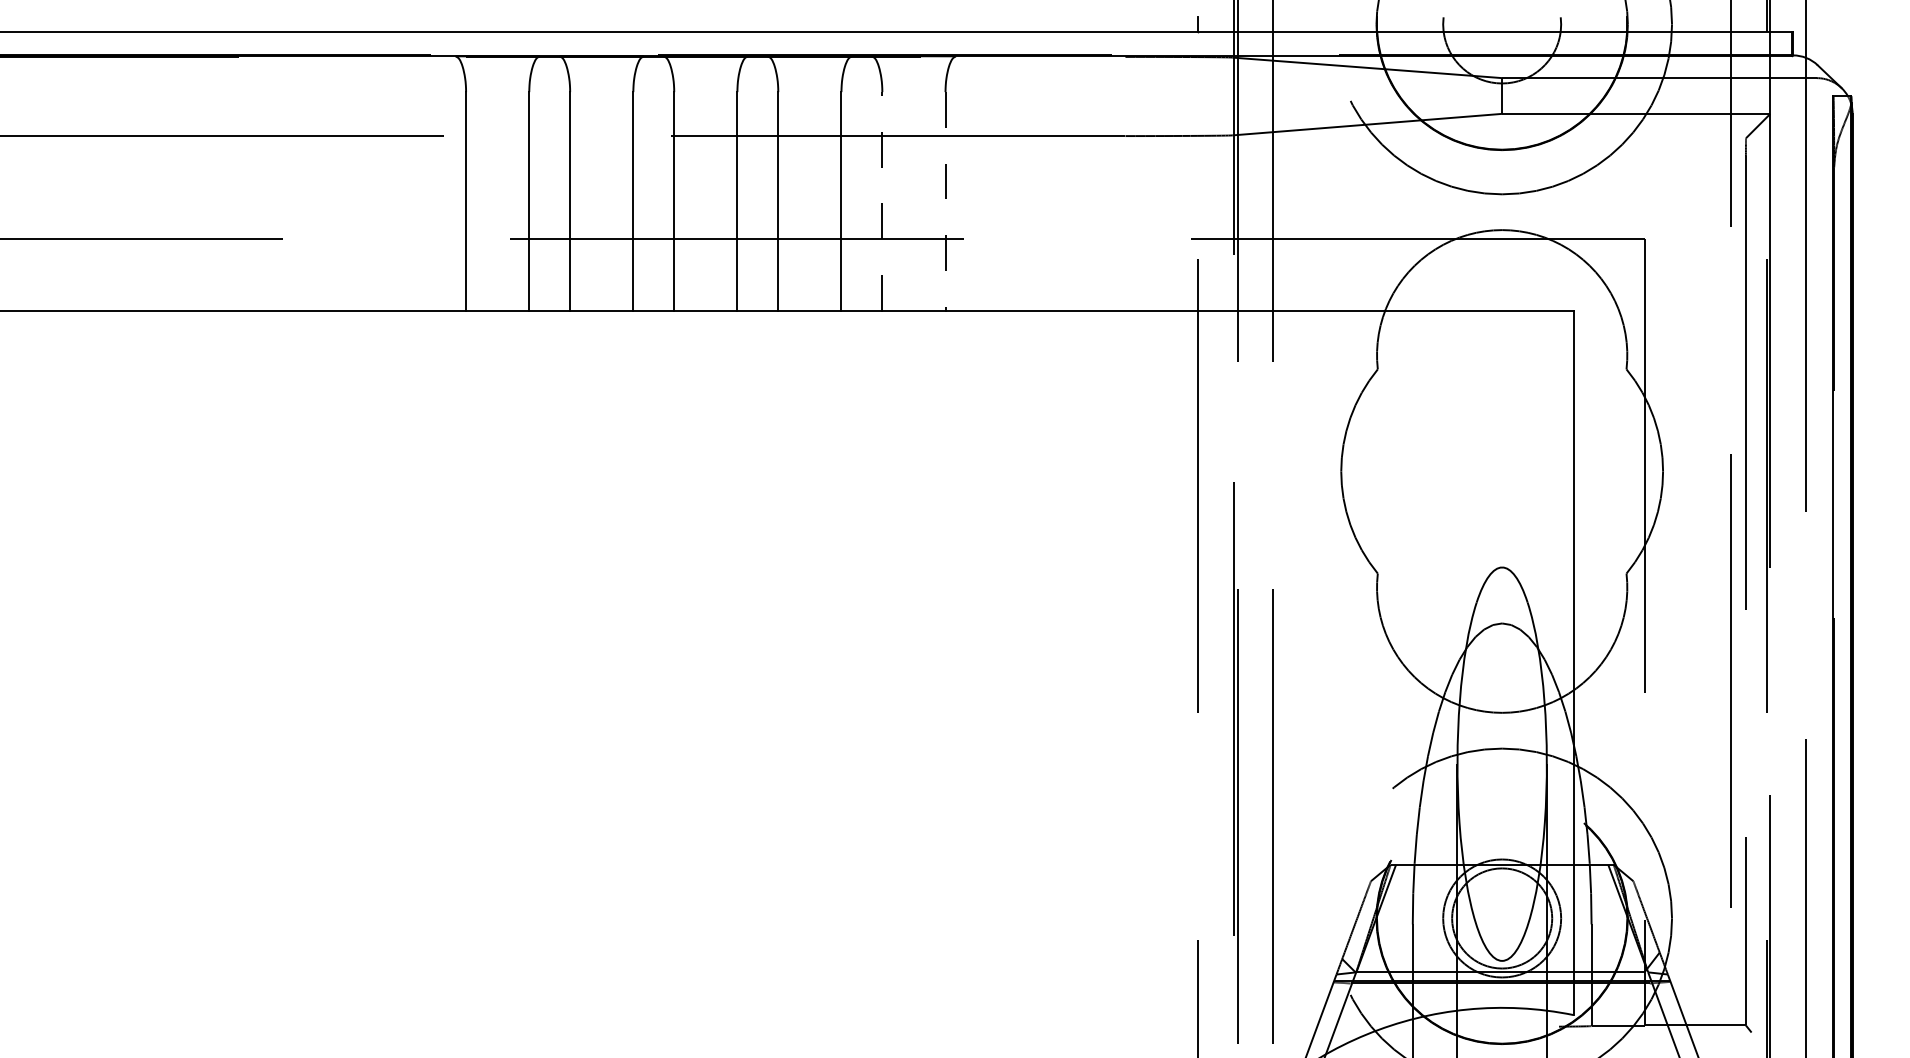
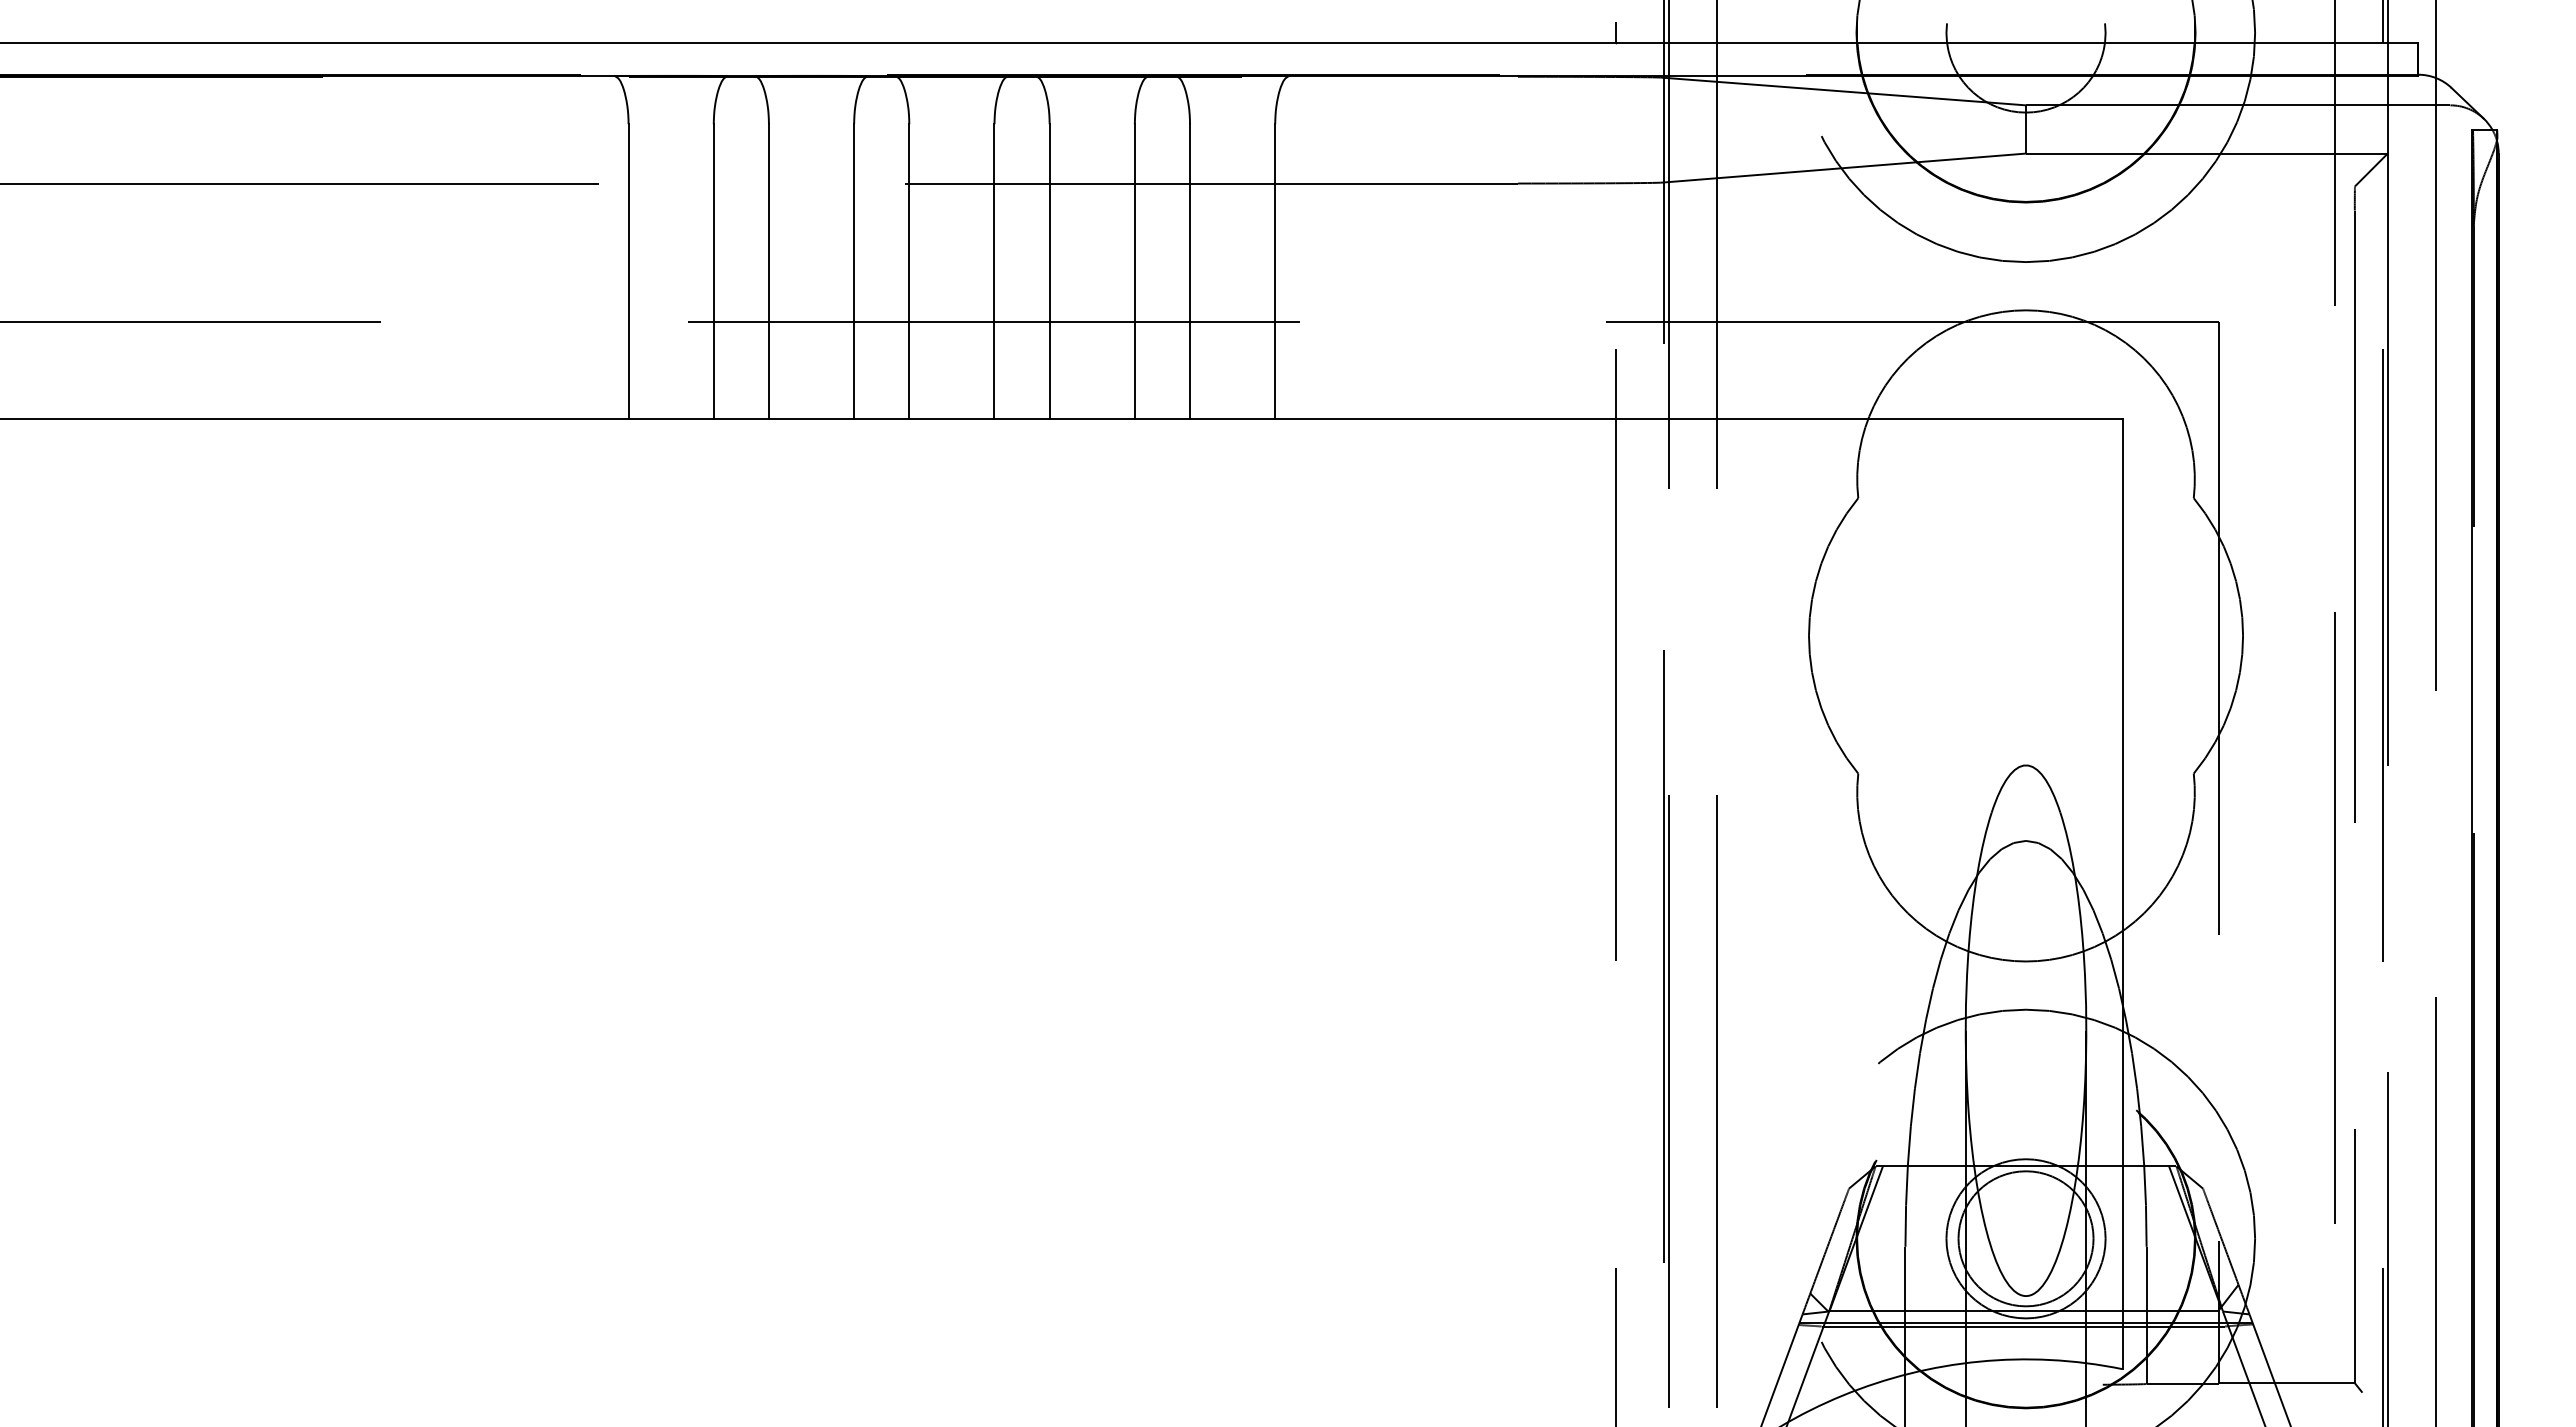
line: (882, 201) -> (1190, 271), dashed -> solid
line: (945, 202) -> (1275, 272), dashed -> solid

